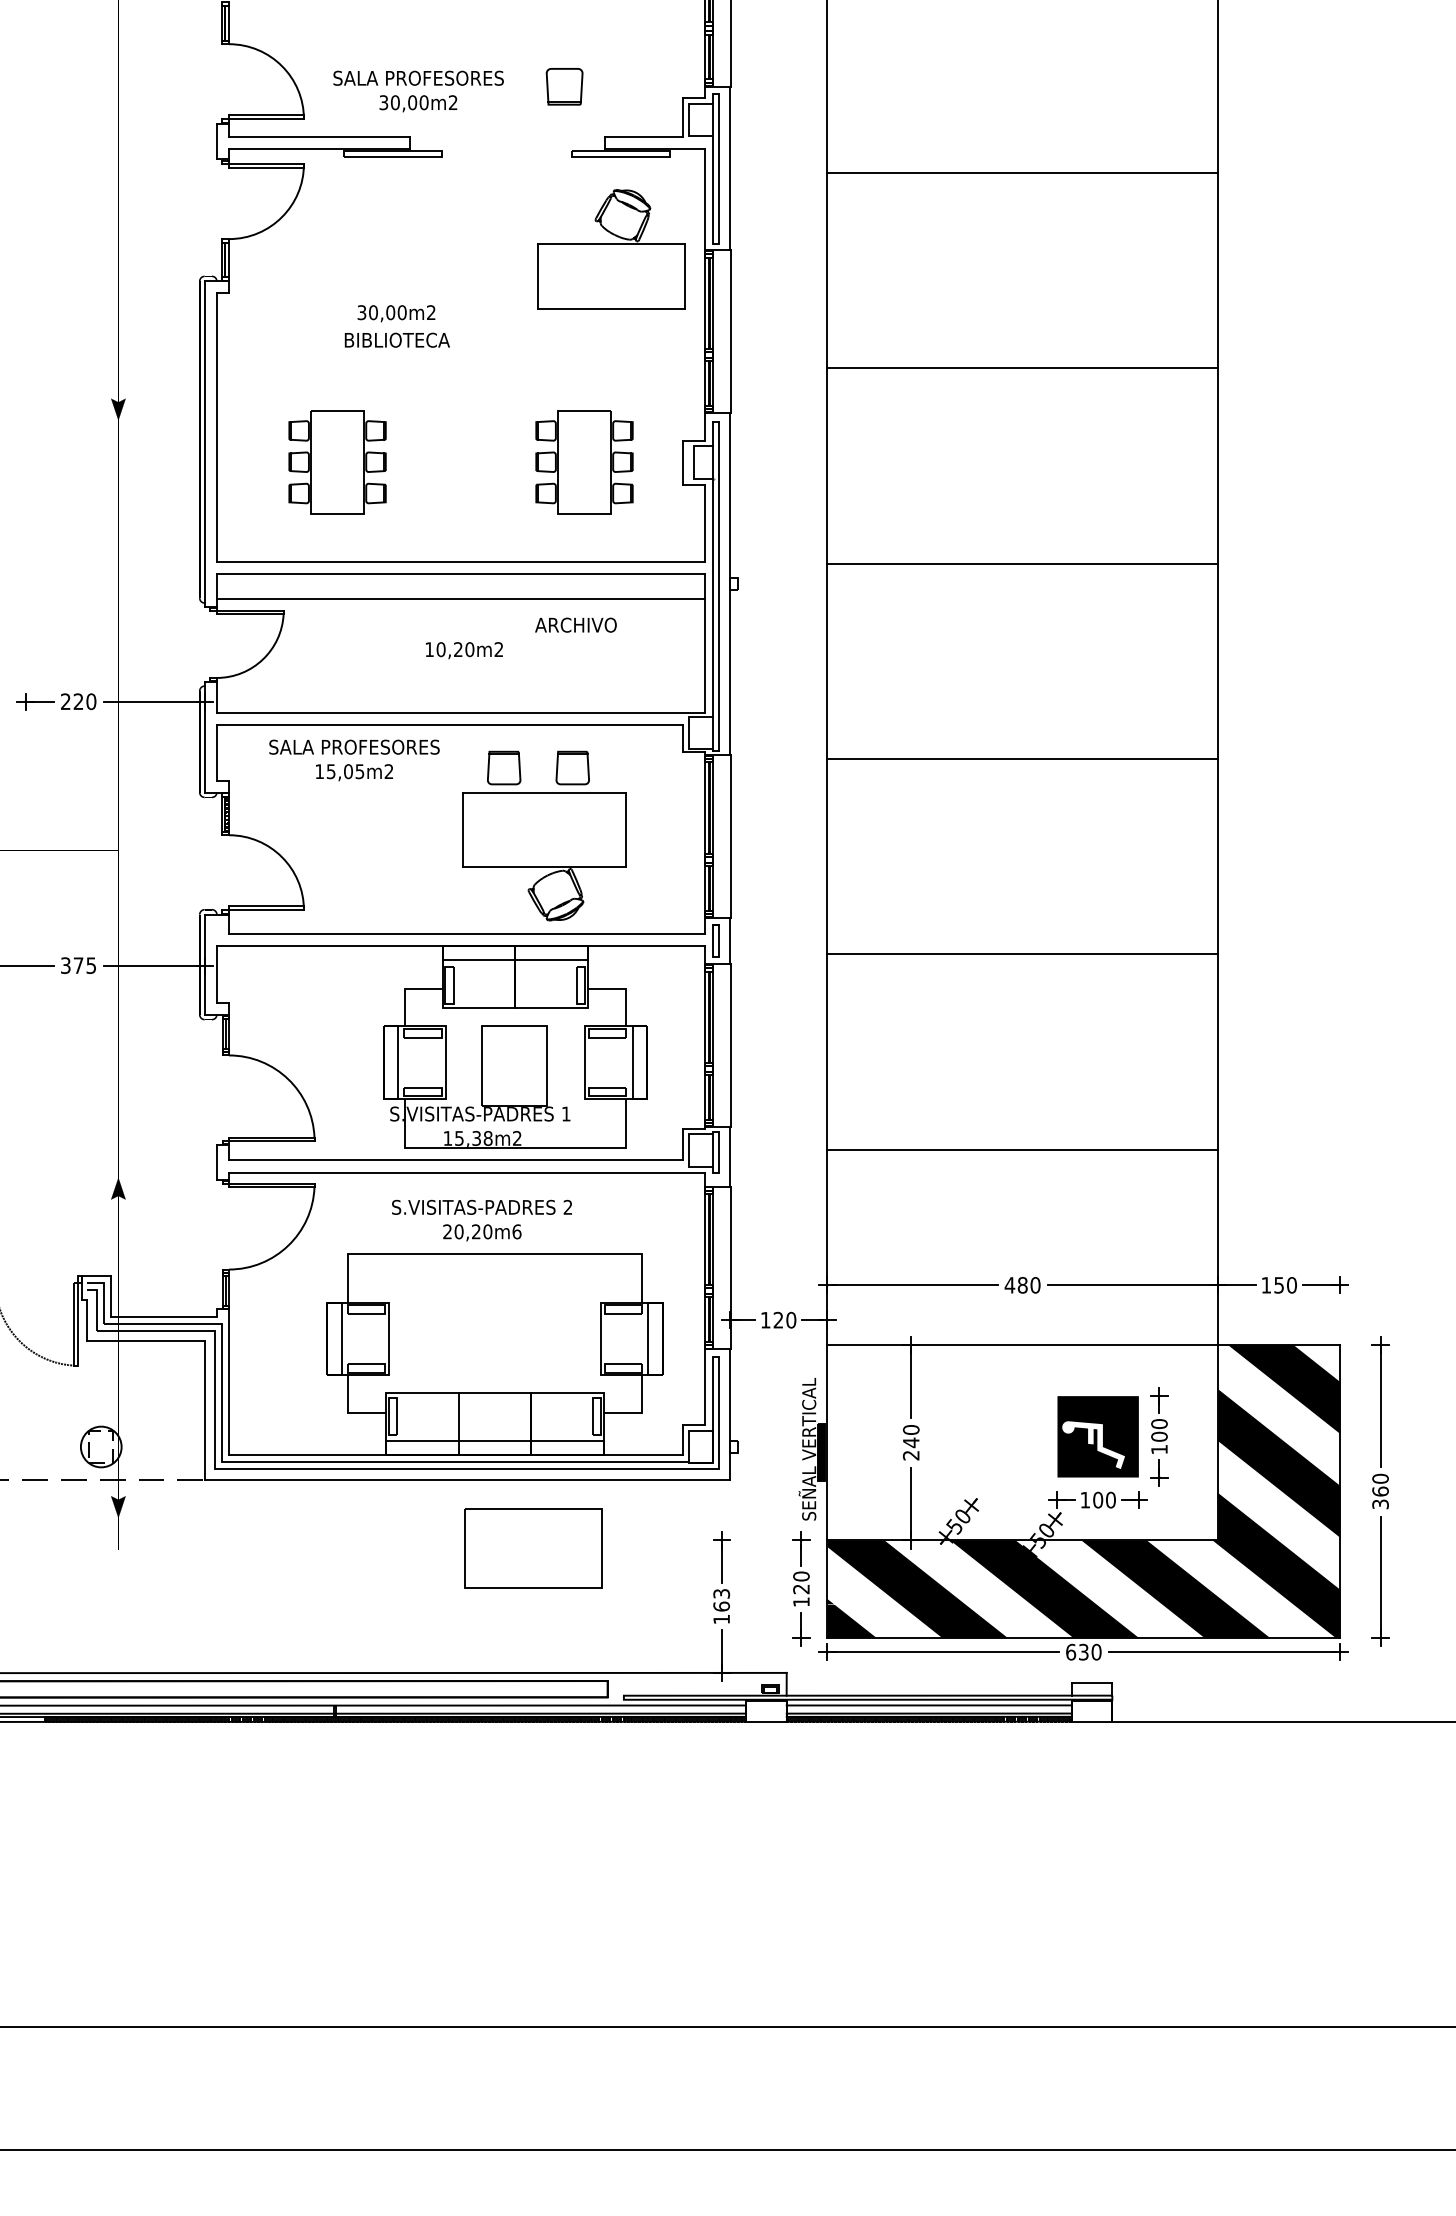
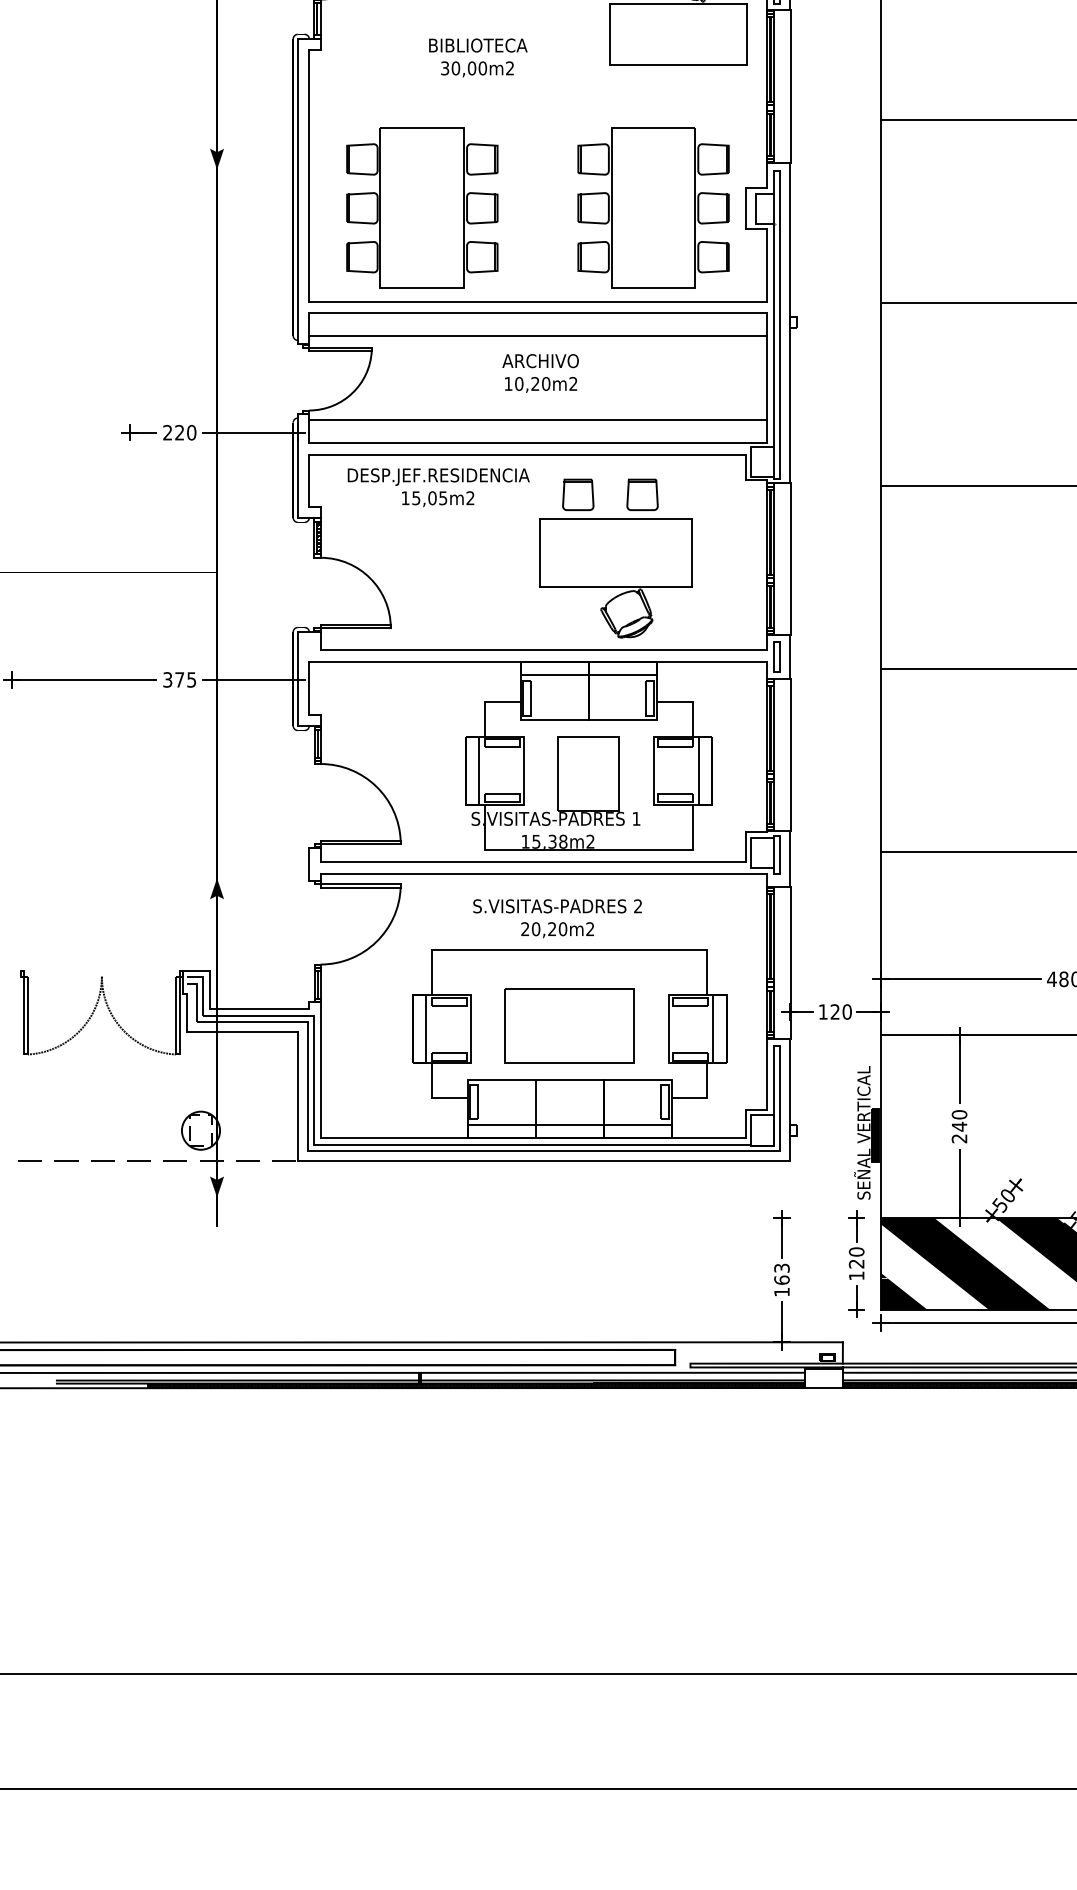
text: (396, 339) -> (477, 44), moved
part: (337, 462) -> (422, 208), size x1.67
part: (584, 462) -> (653, 208), size x1.67
text: (575, 624) -> (540, 360), moved
line: (460, 688) -> (537, 420), added
text: (355, 748) -> (439, 476), SALA PROFESORES -> DESP.JEF.RESIDENCIA
text: (516, 1231) -> (589, 928), 20,20m6 -> 20,20m2
part: (533, 1548) -> (569, 1026), moved

